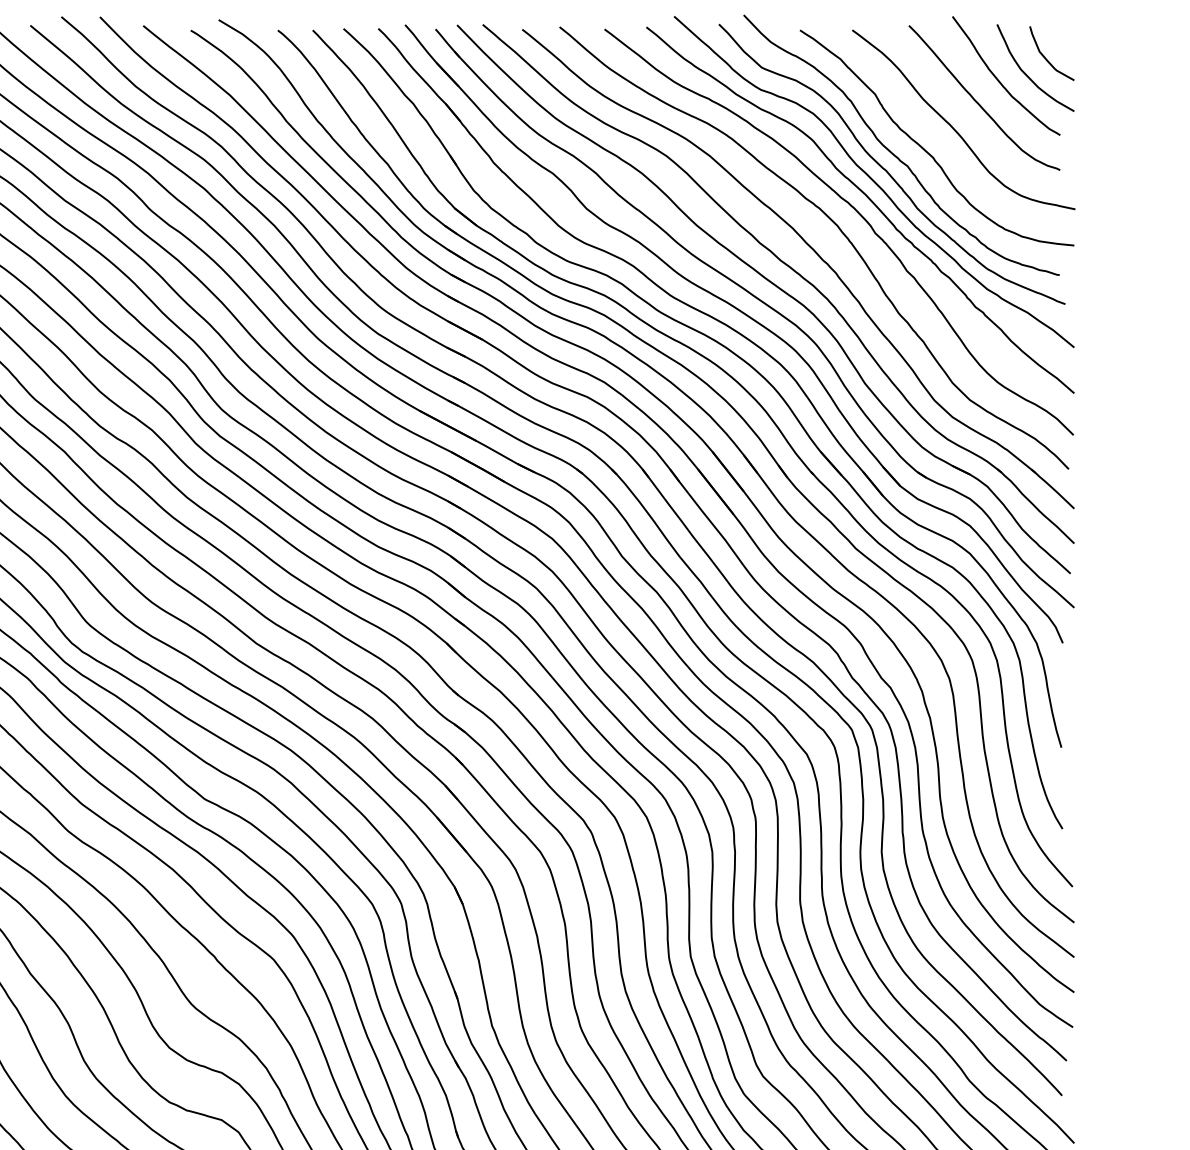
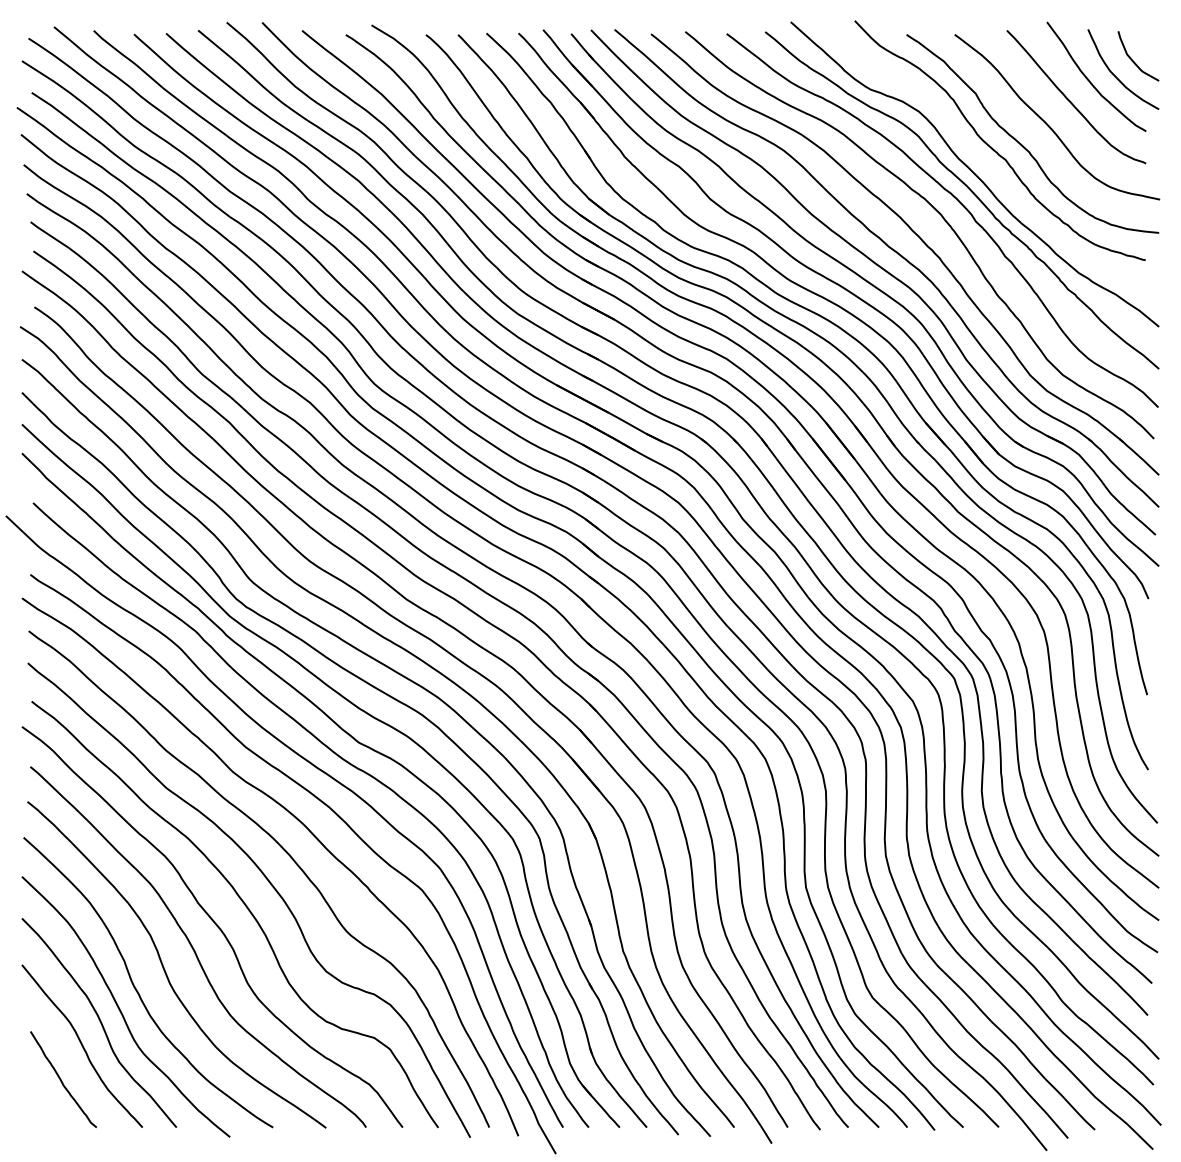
curve: (885, 169) -> (985, 162), removed

